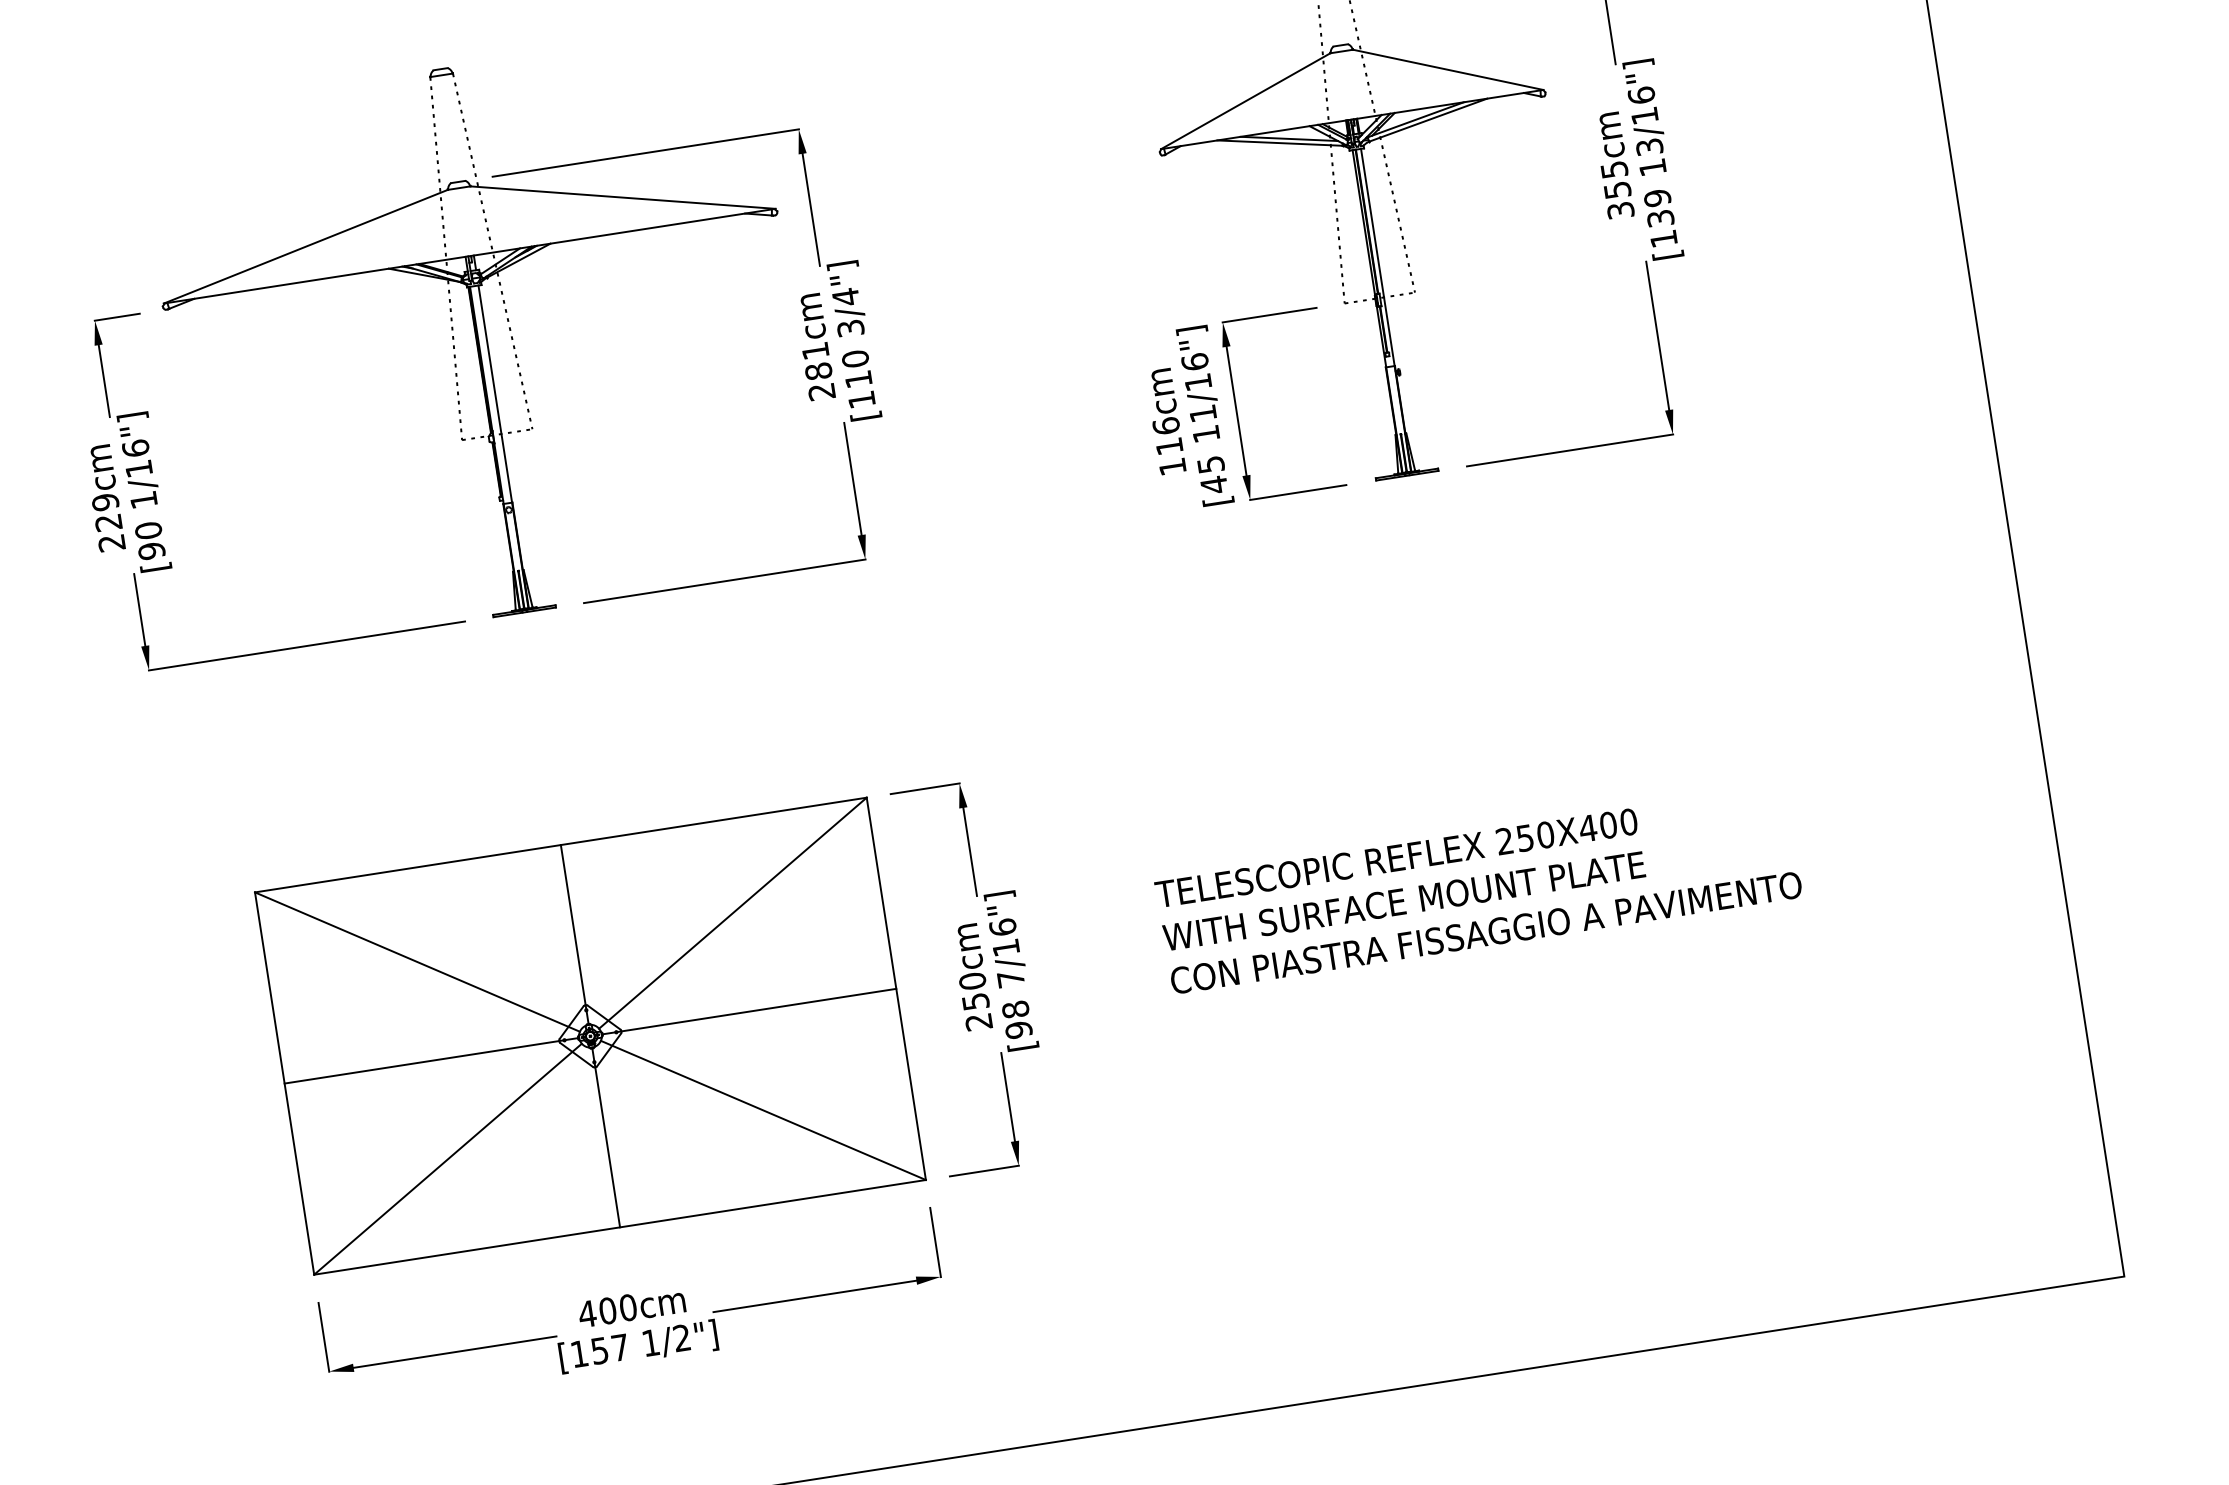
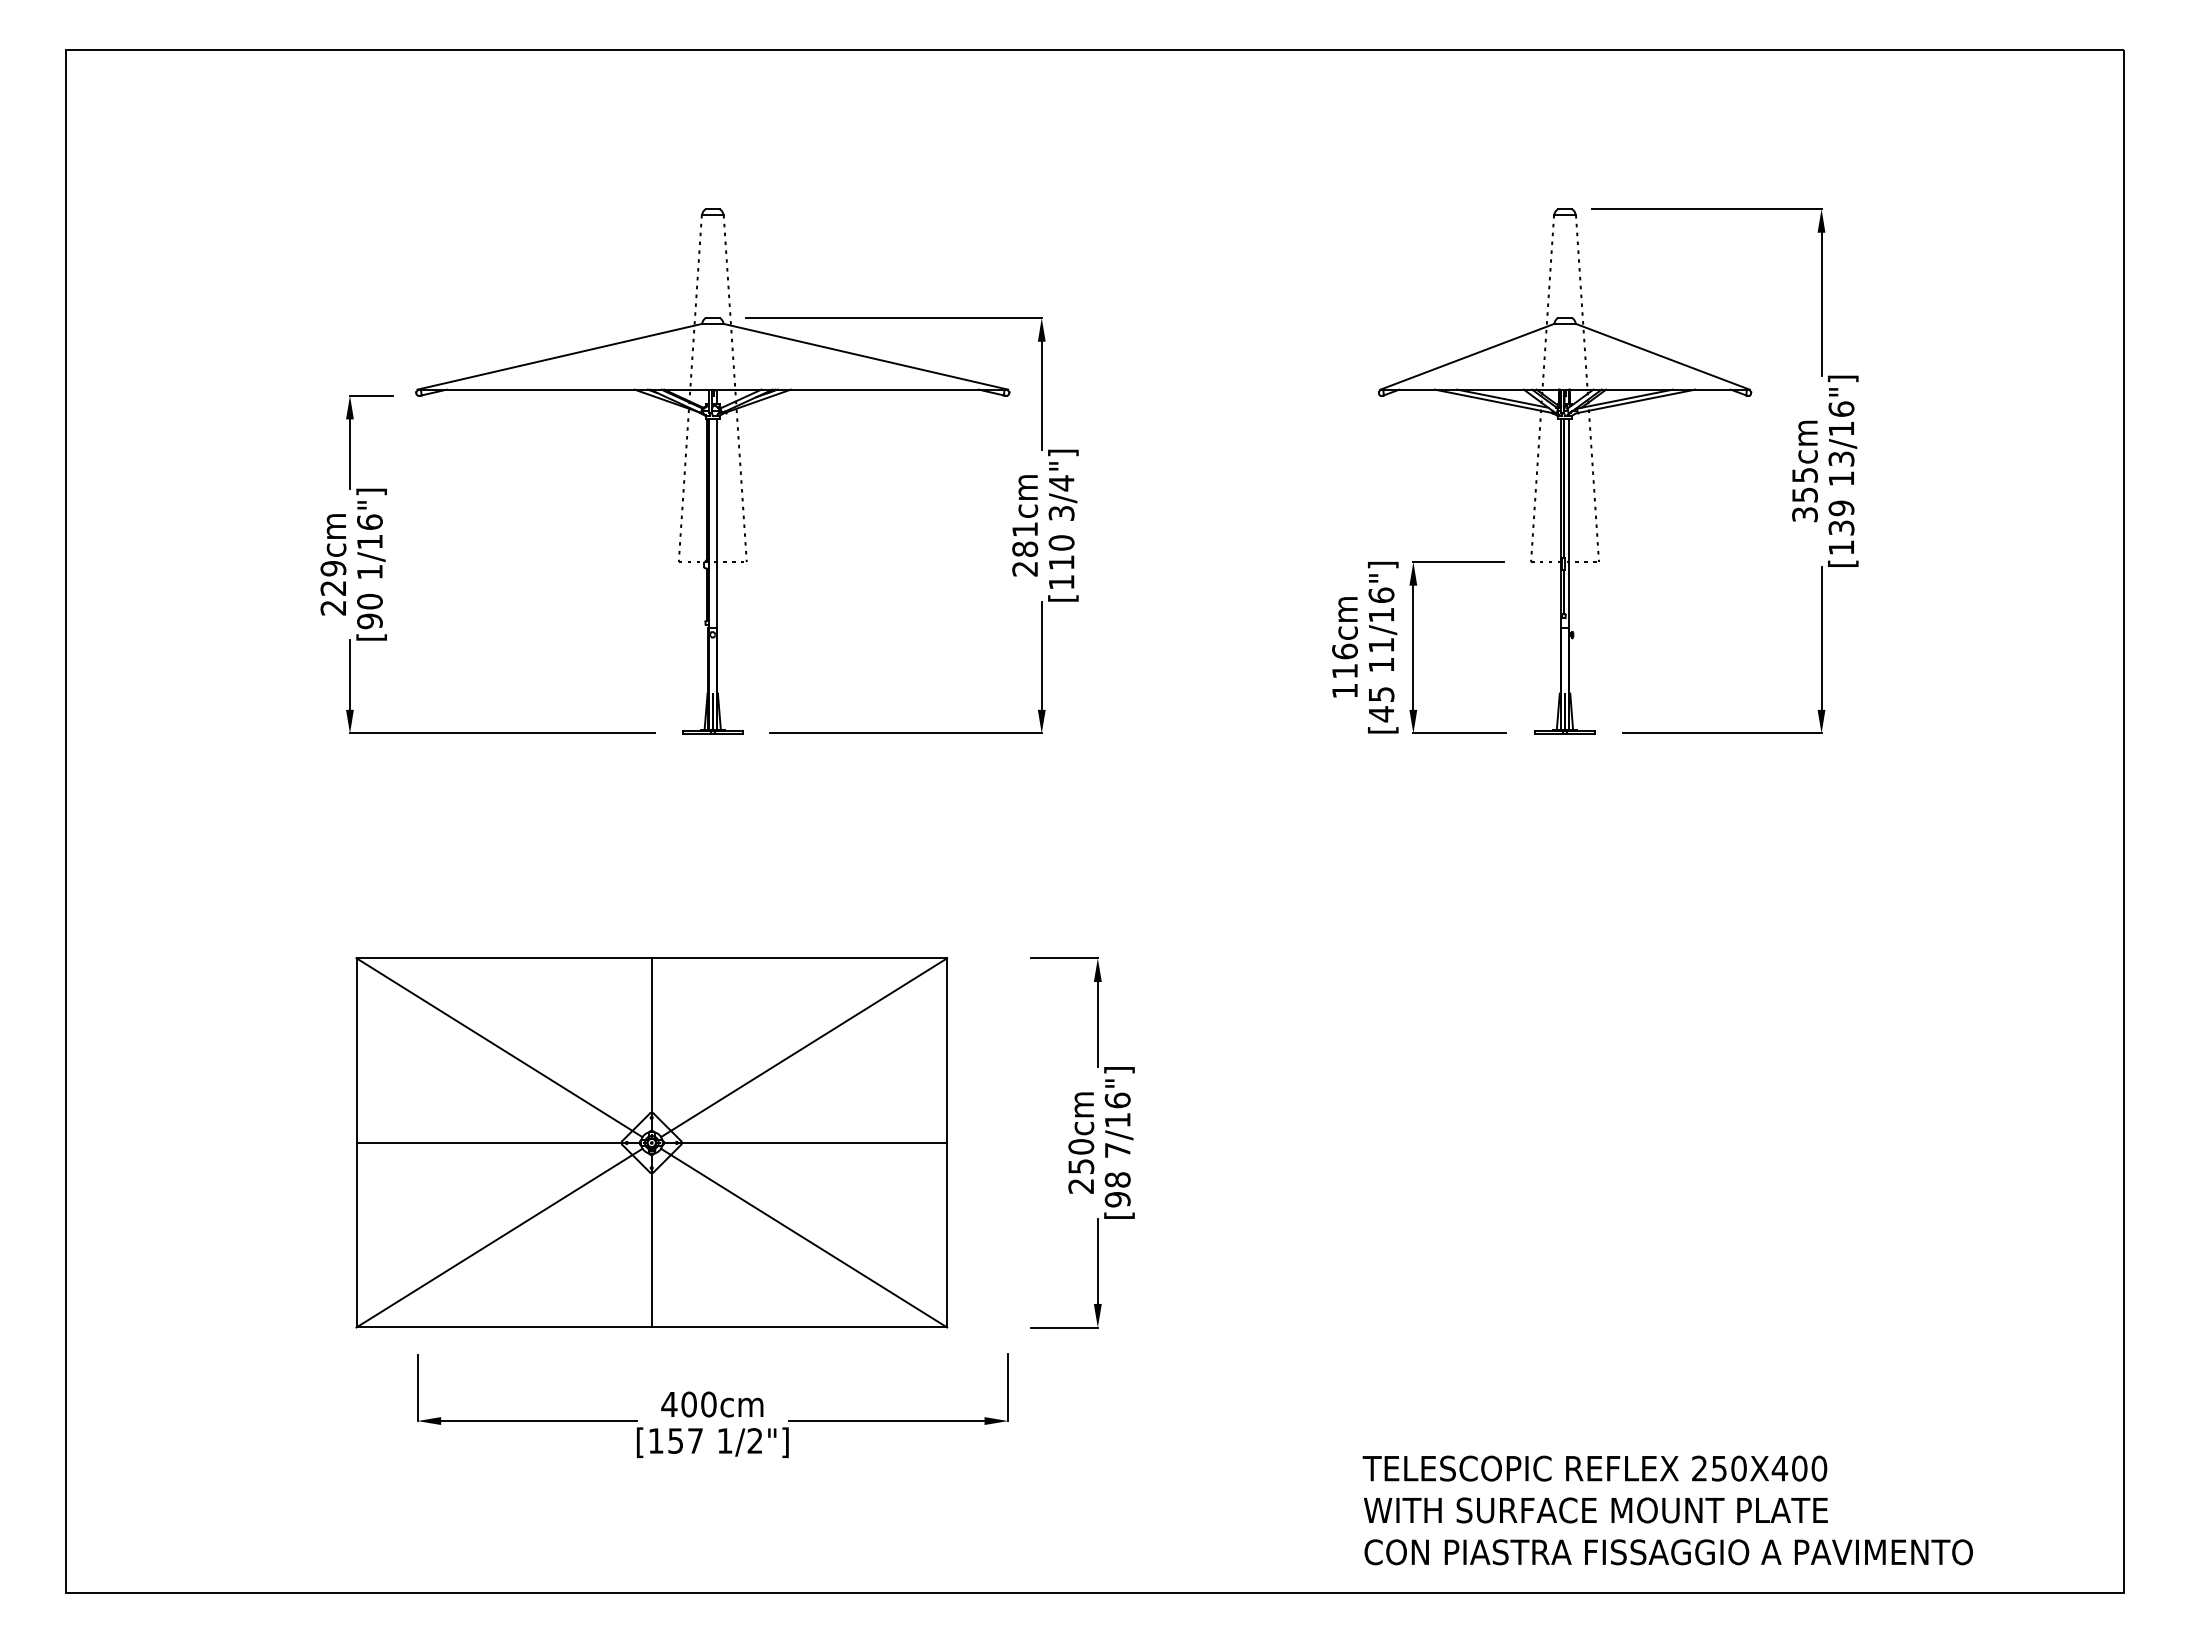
text: (1478, 889) -> (1667, 1510), moved
part: (590, 1035) -> (651, 1142), moved

